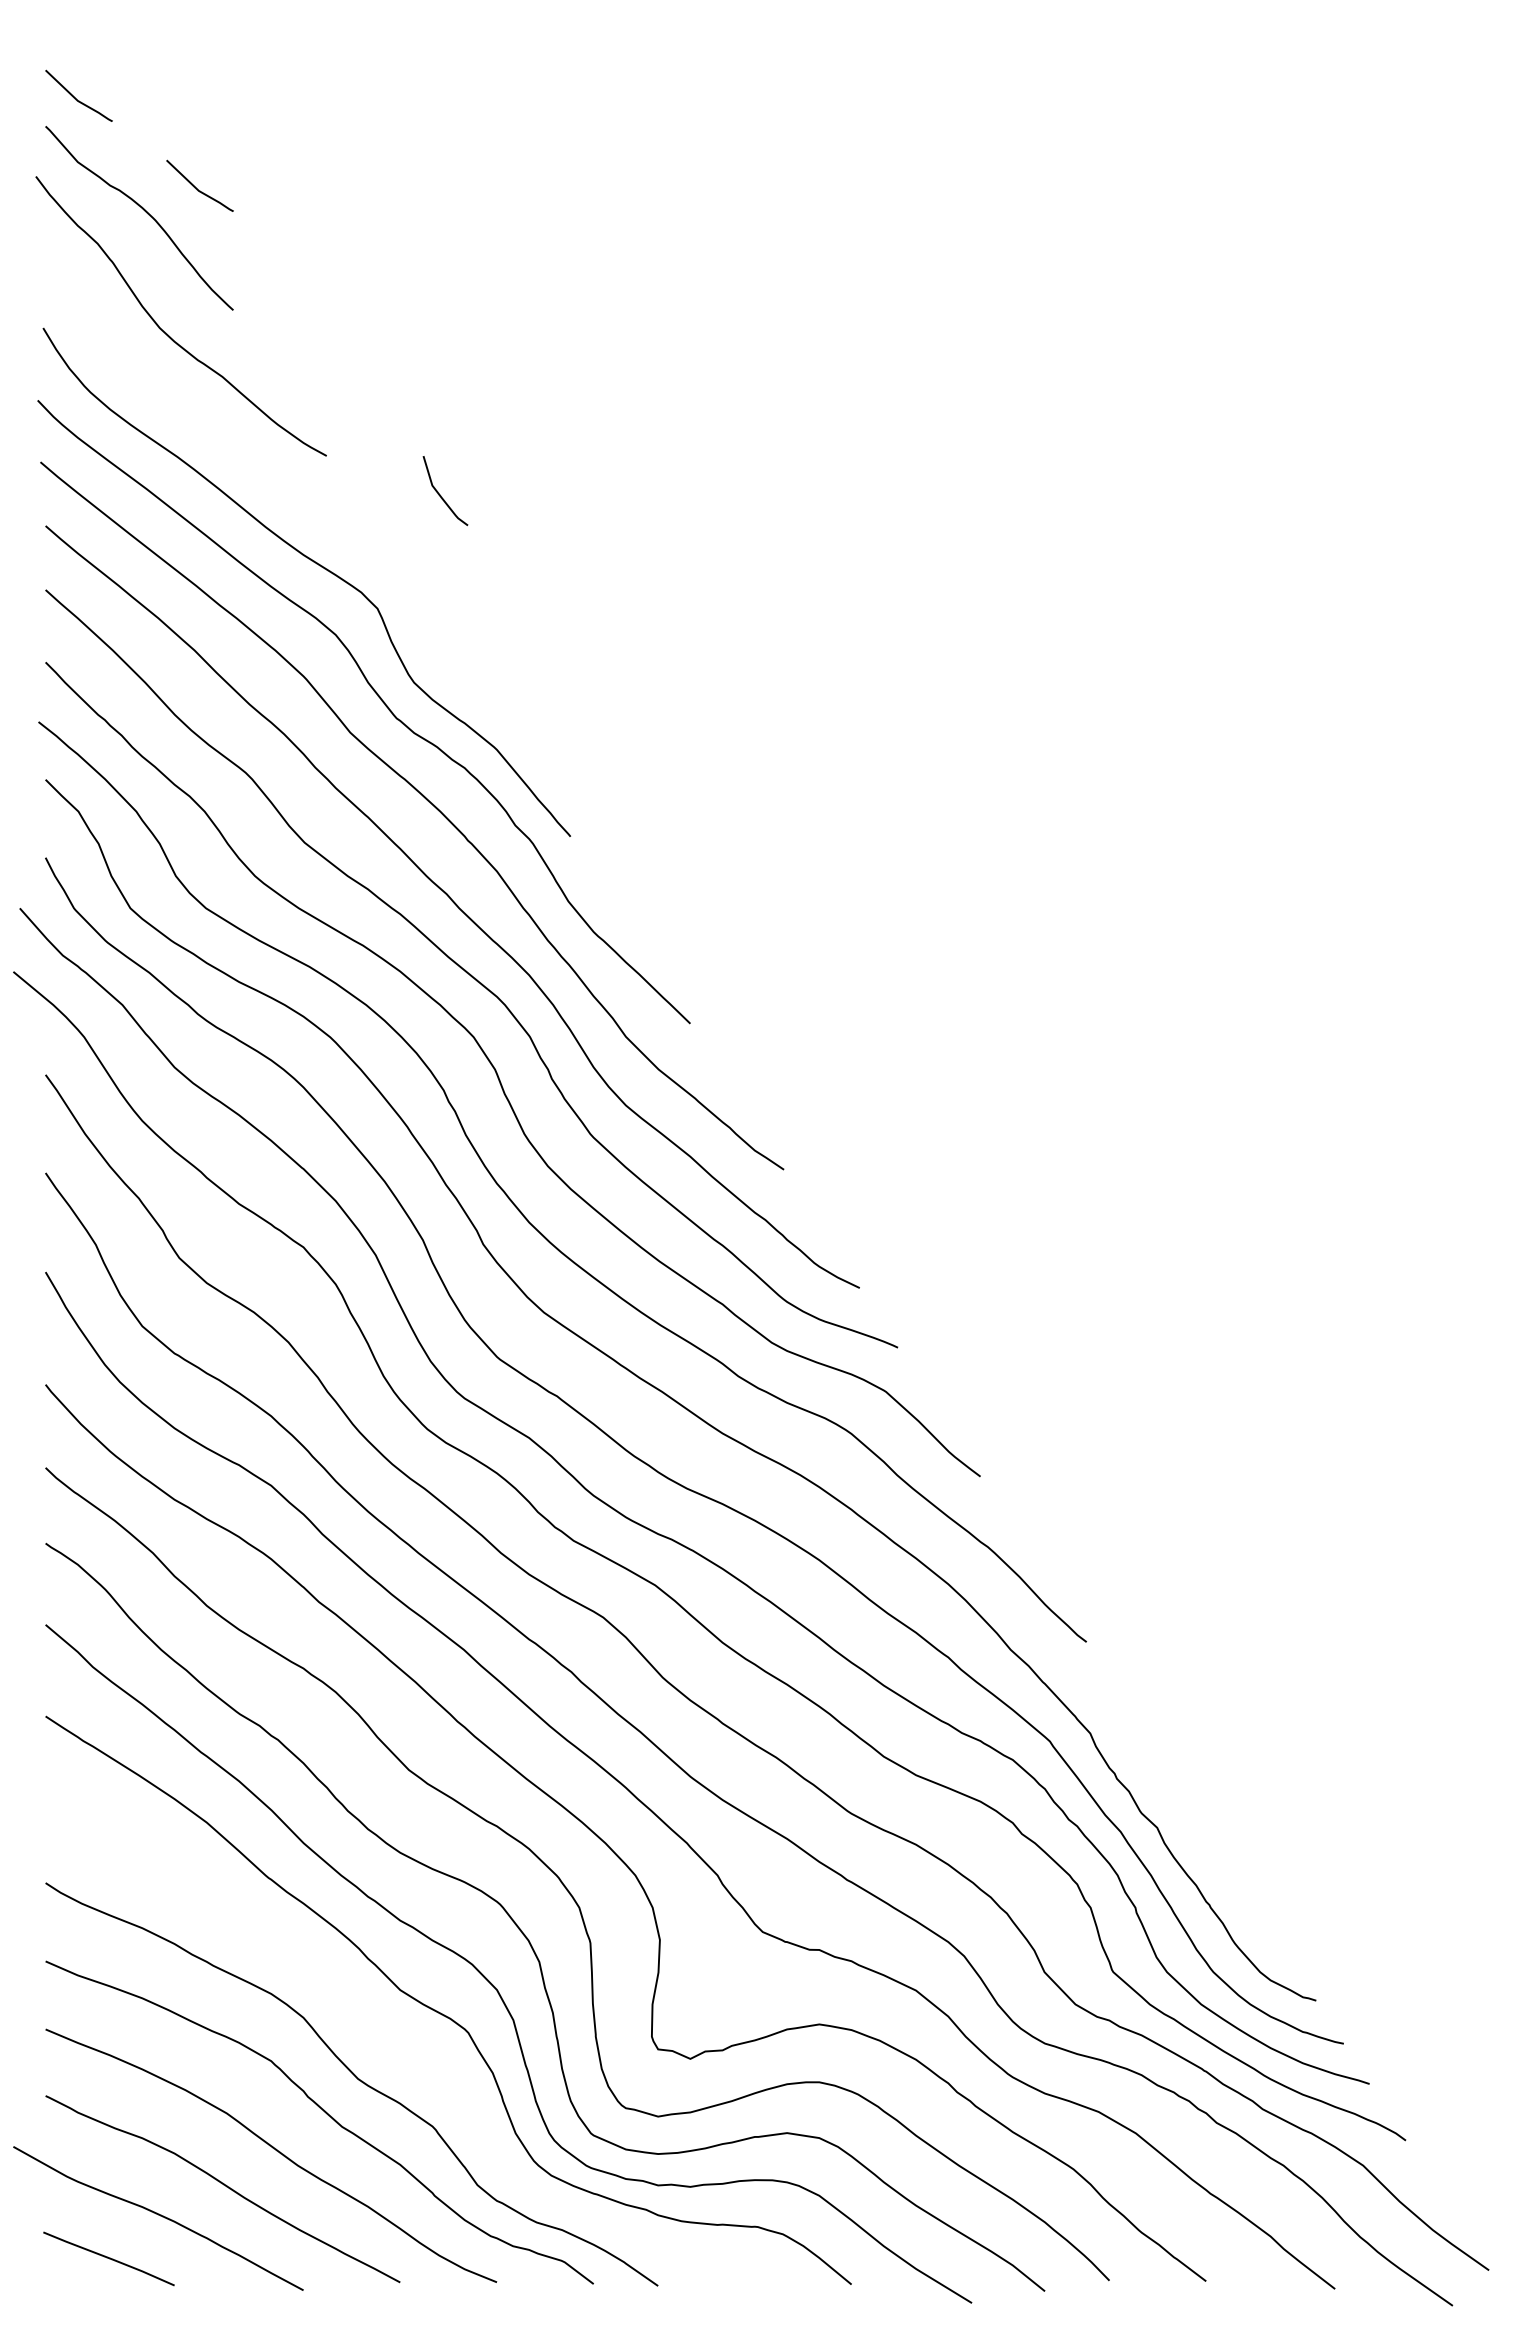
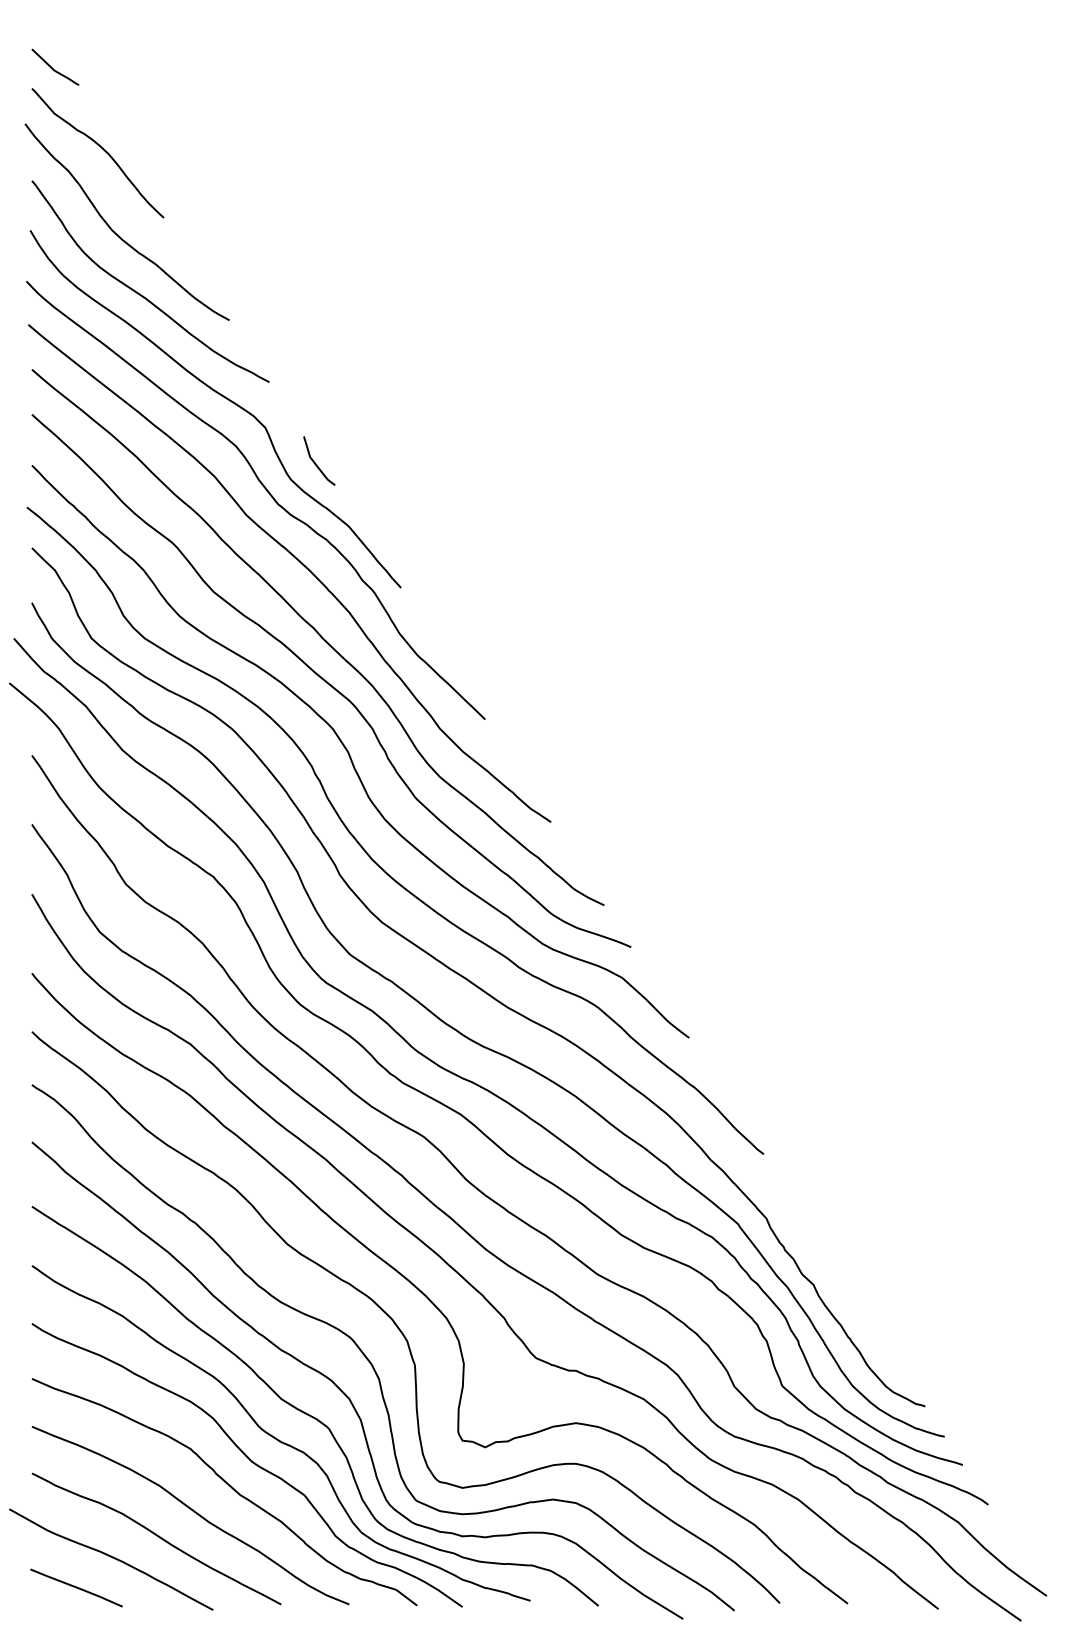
curve: (196, 187) -> (138, 131), removed
curve: (201, 419) -> (141, 294), added
curve: (441, 495) -> (316, 464), moved
curve: (394, 2046) -> (277, 1438), added

